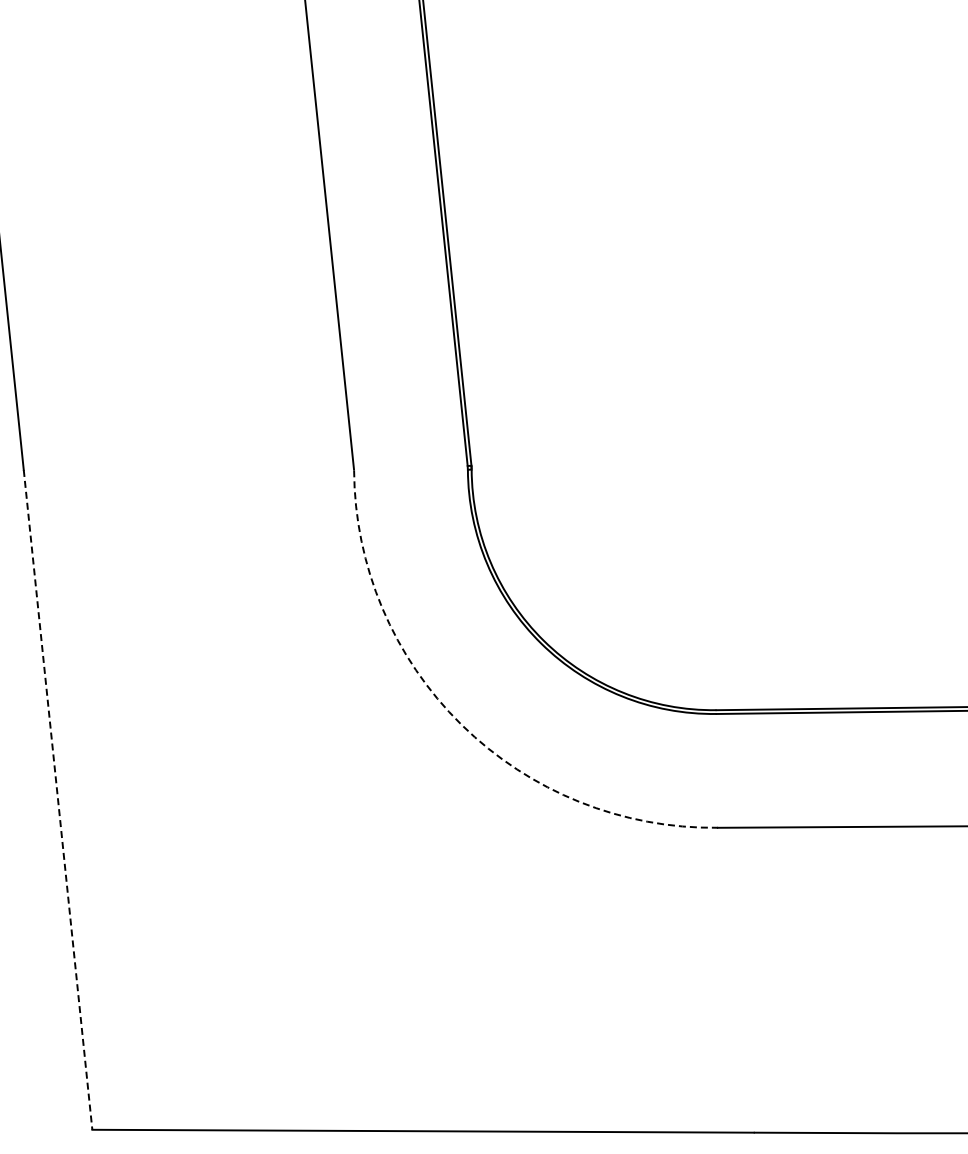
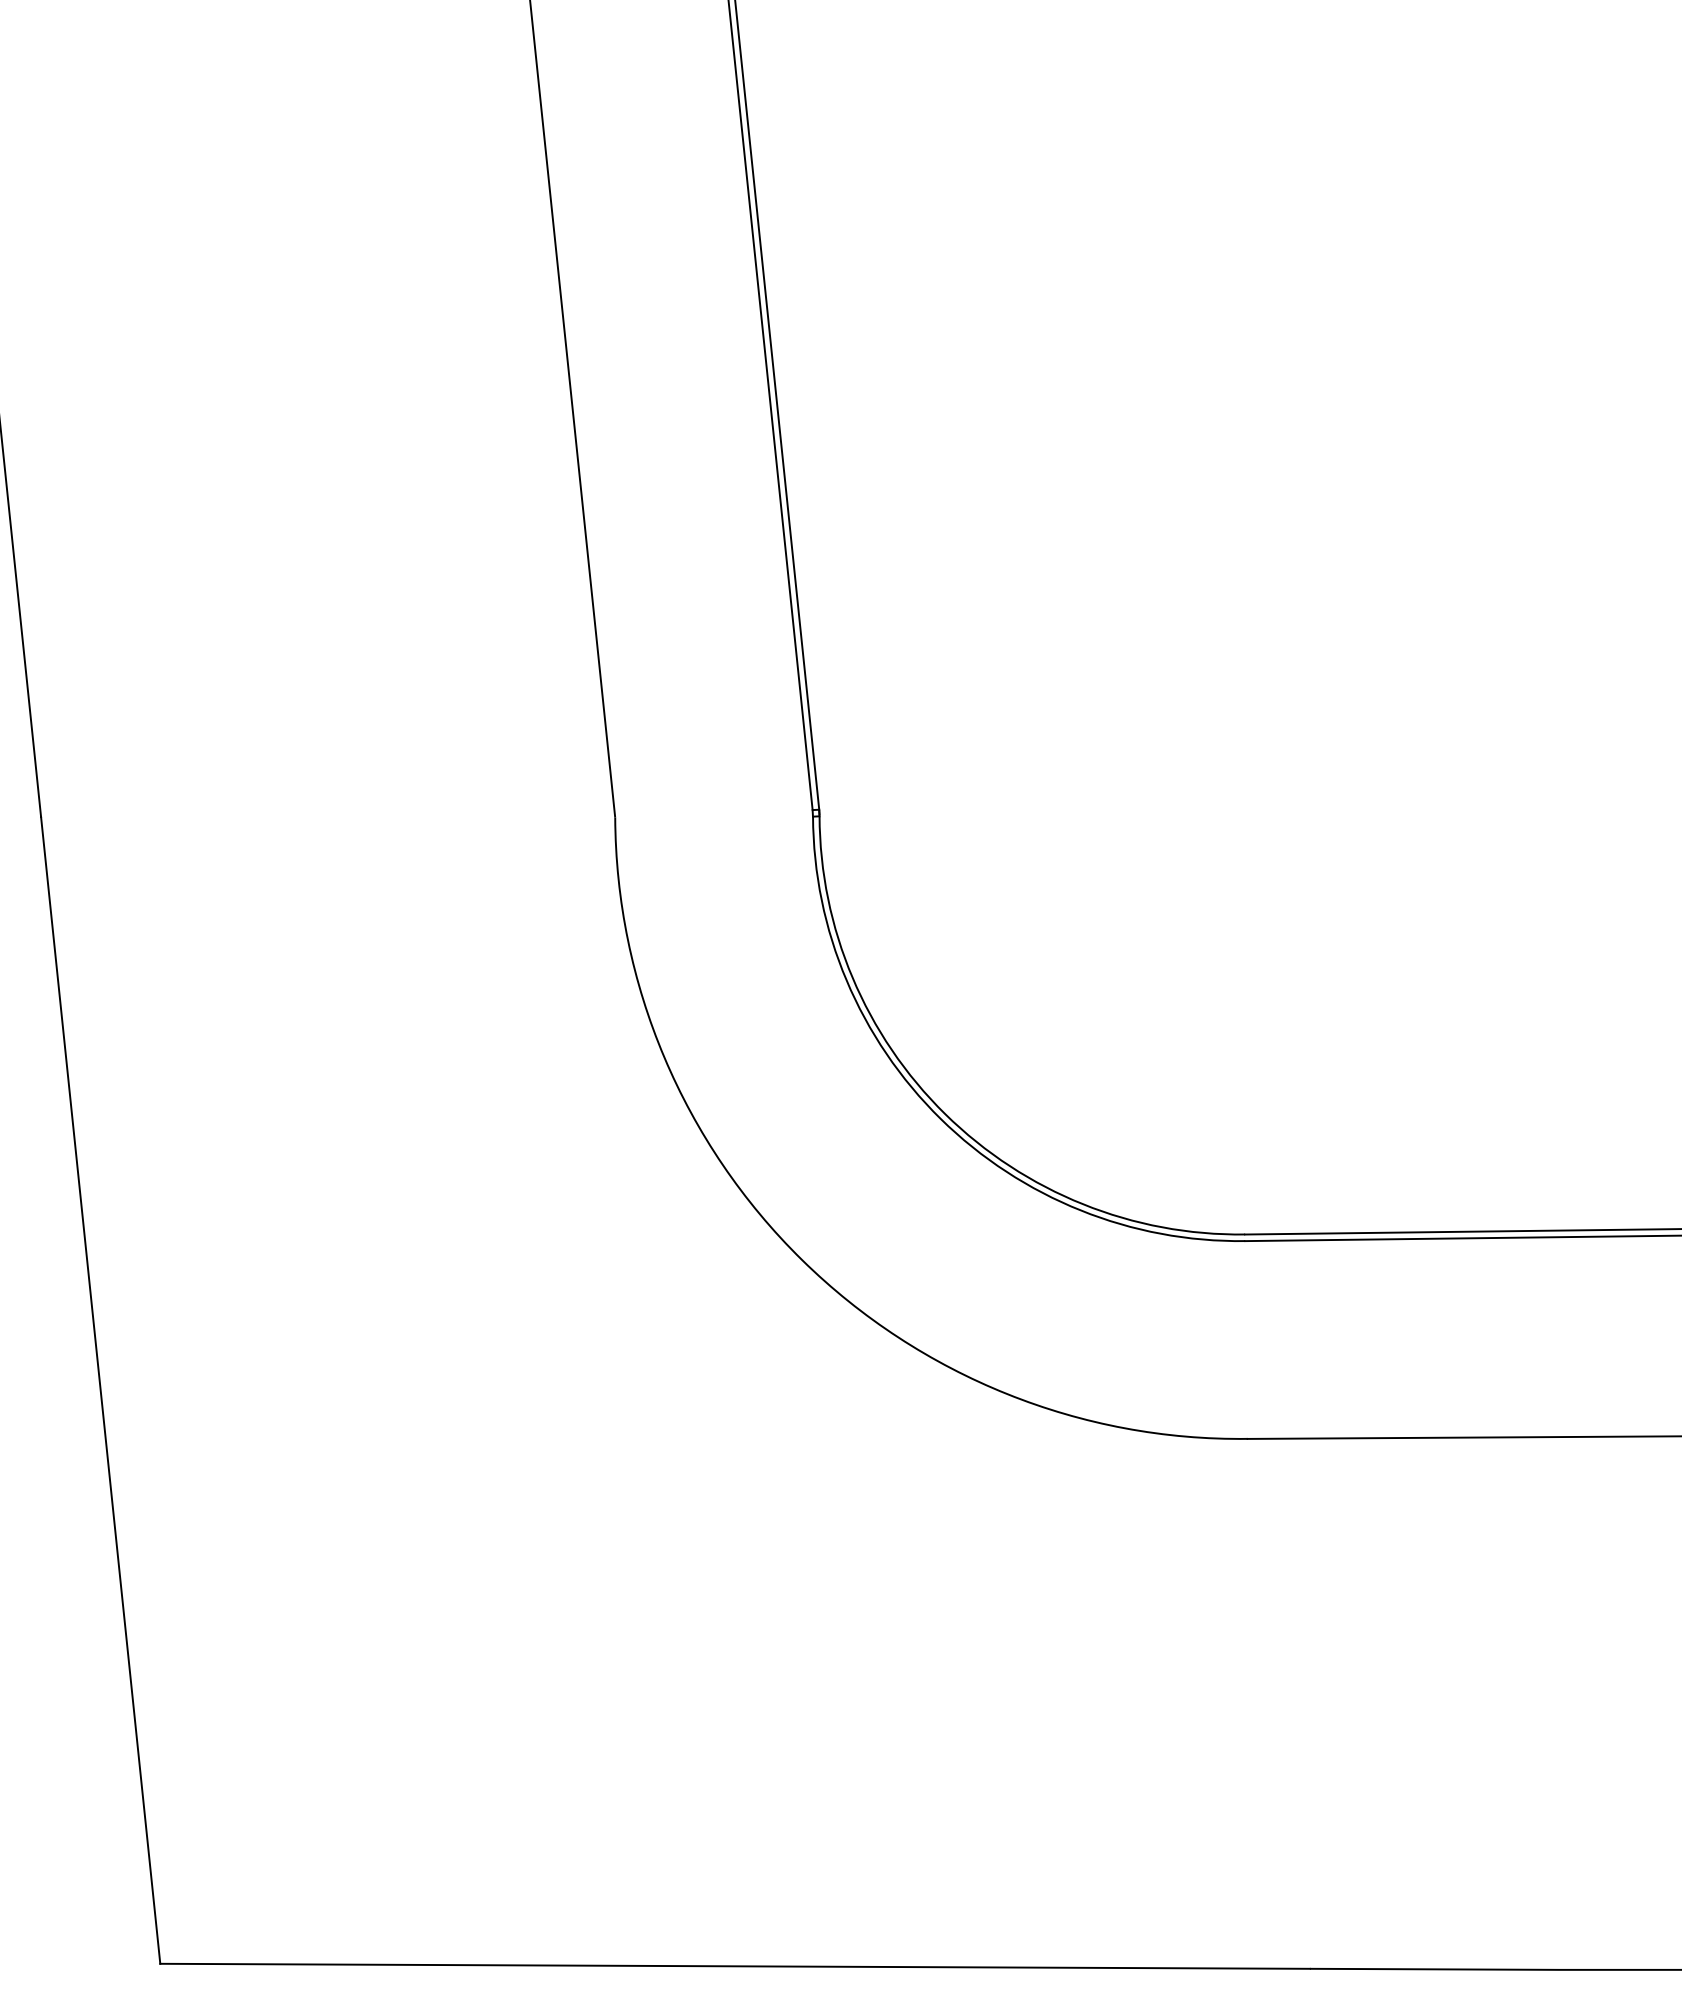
arc: (461, 724) -> (801, 1259), dashed -> solid
line: (58, 799) -> (101, 1389), dashed -> solid

